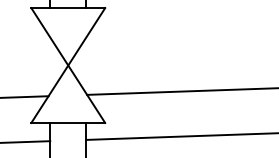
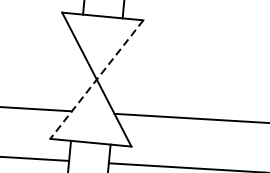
line: (68, 65) -> (97, 79), solid -> dashed

